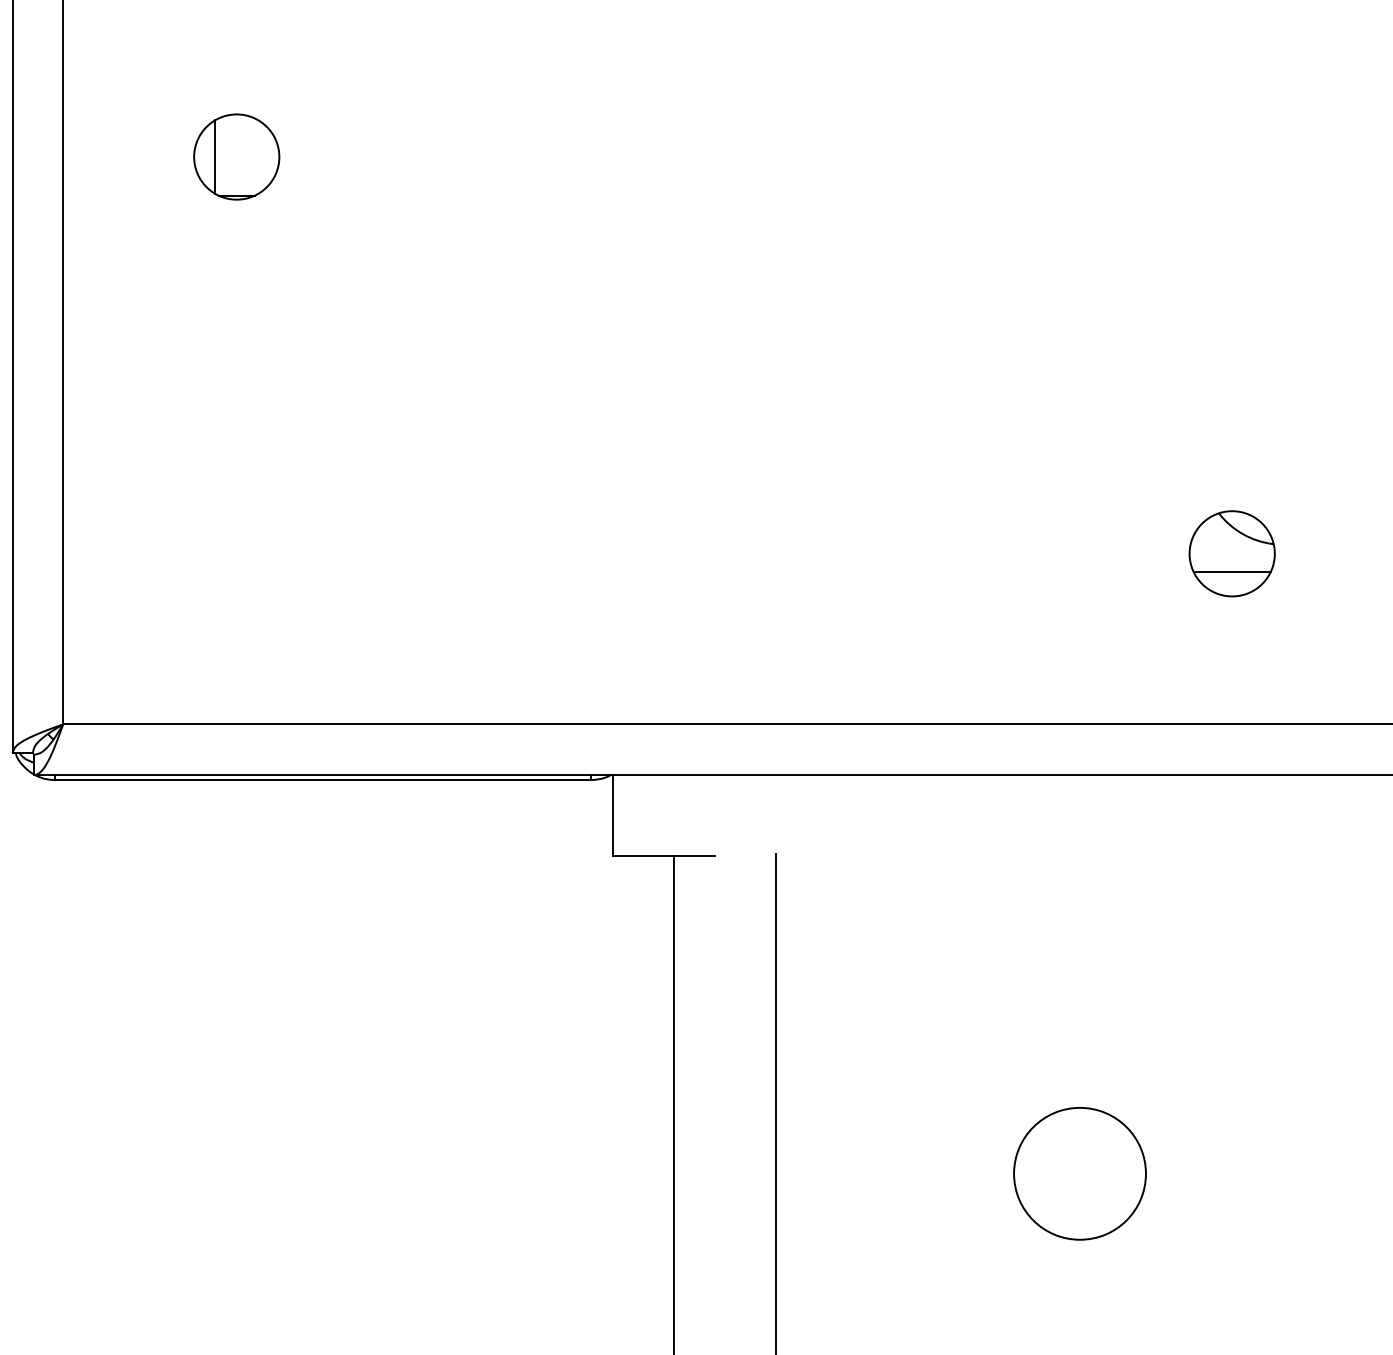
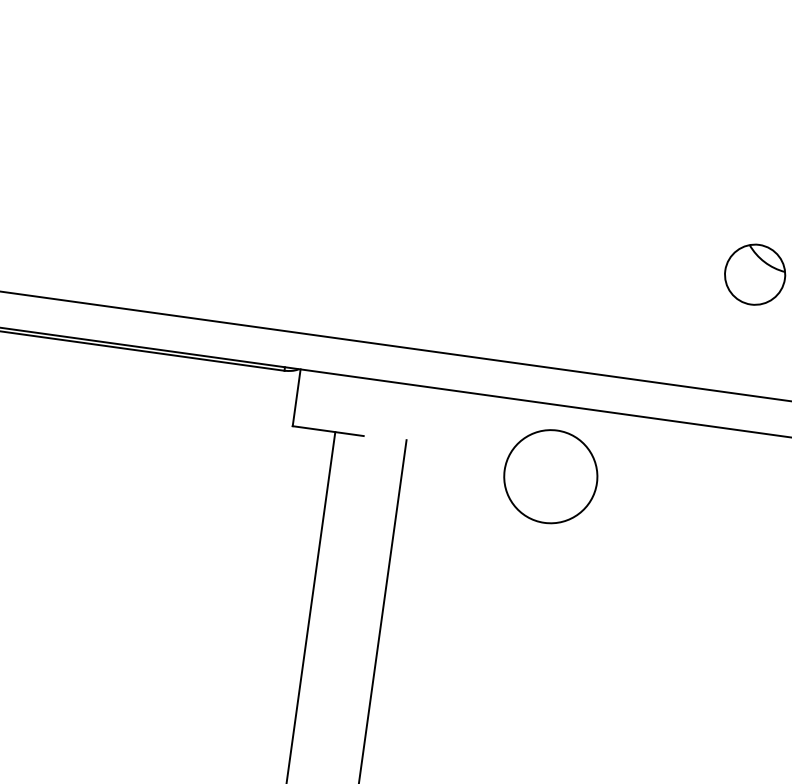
line: (1231, 572) -> (752, 287), removed
circle: (1079, 1173) -> (550, 476), moved

